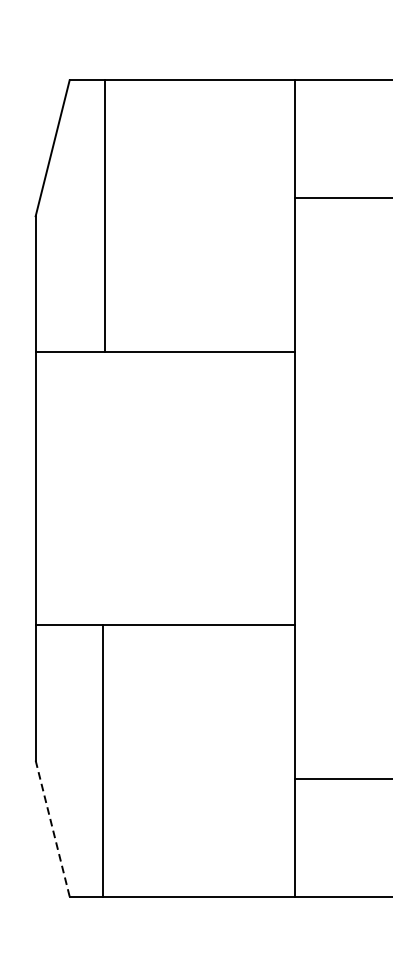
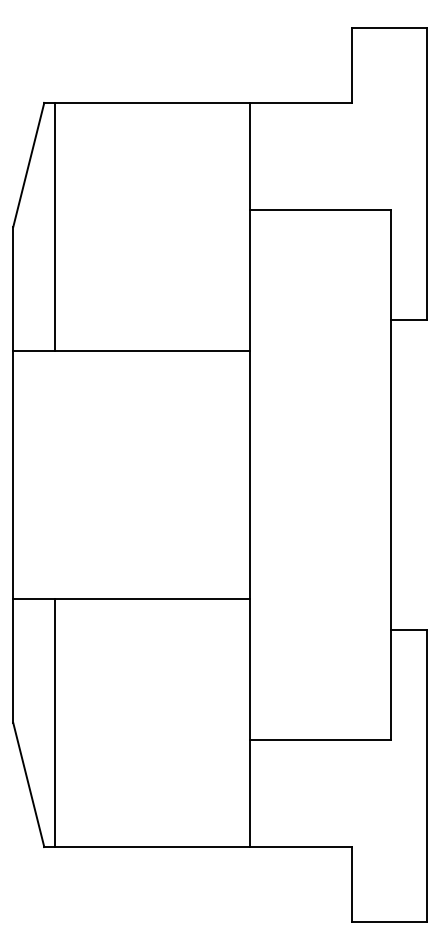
line: (105, 215) -> (54, 226), moved
line: (102, 761) -> (54, 723), moved
line: (52, 829) -> (28, 785), dashed -> solid

